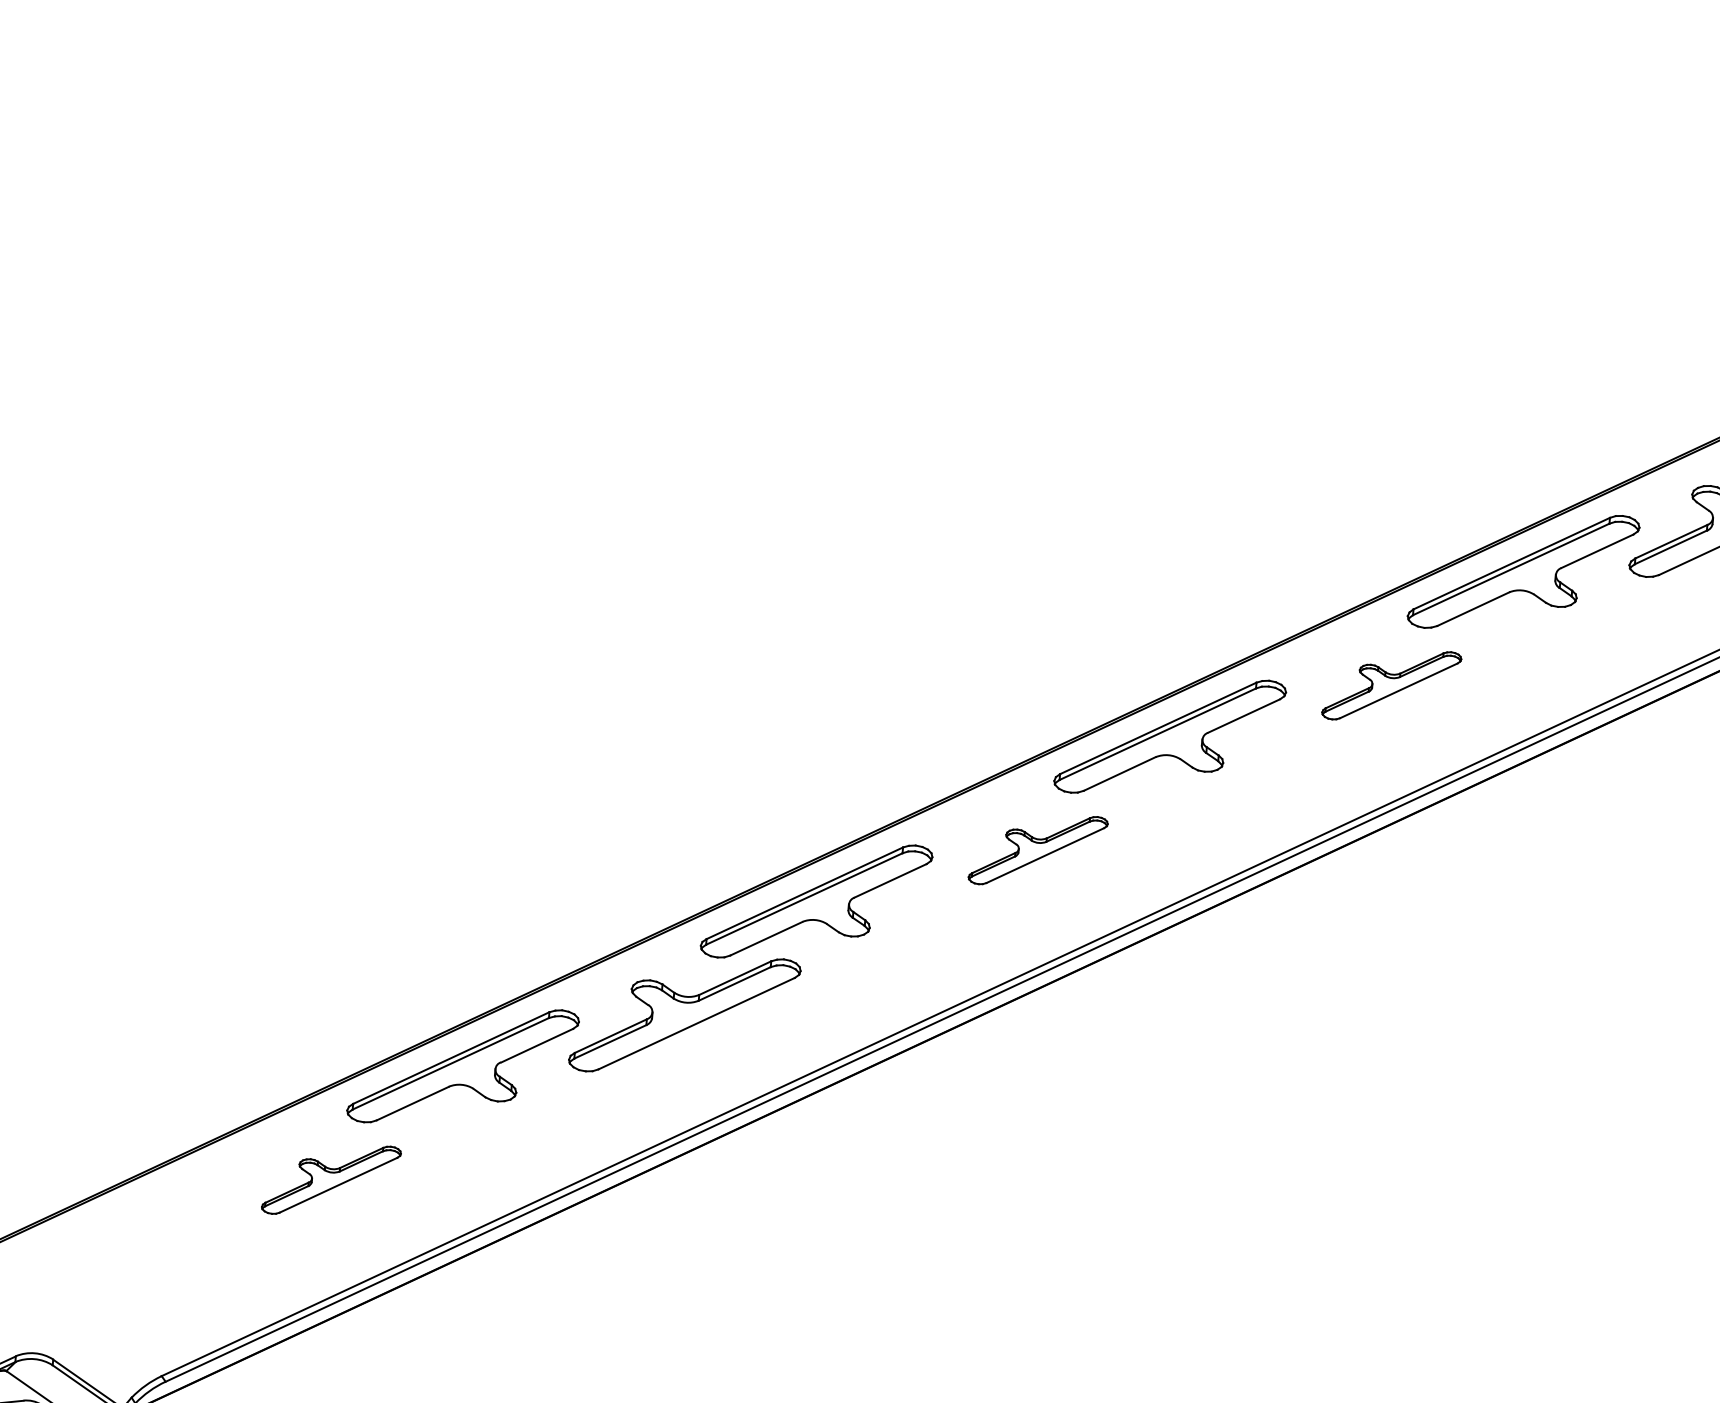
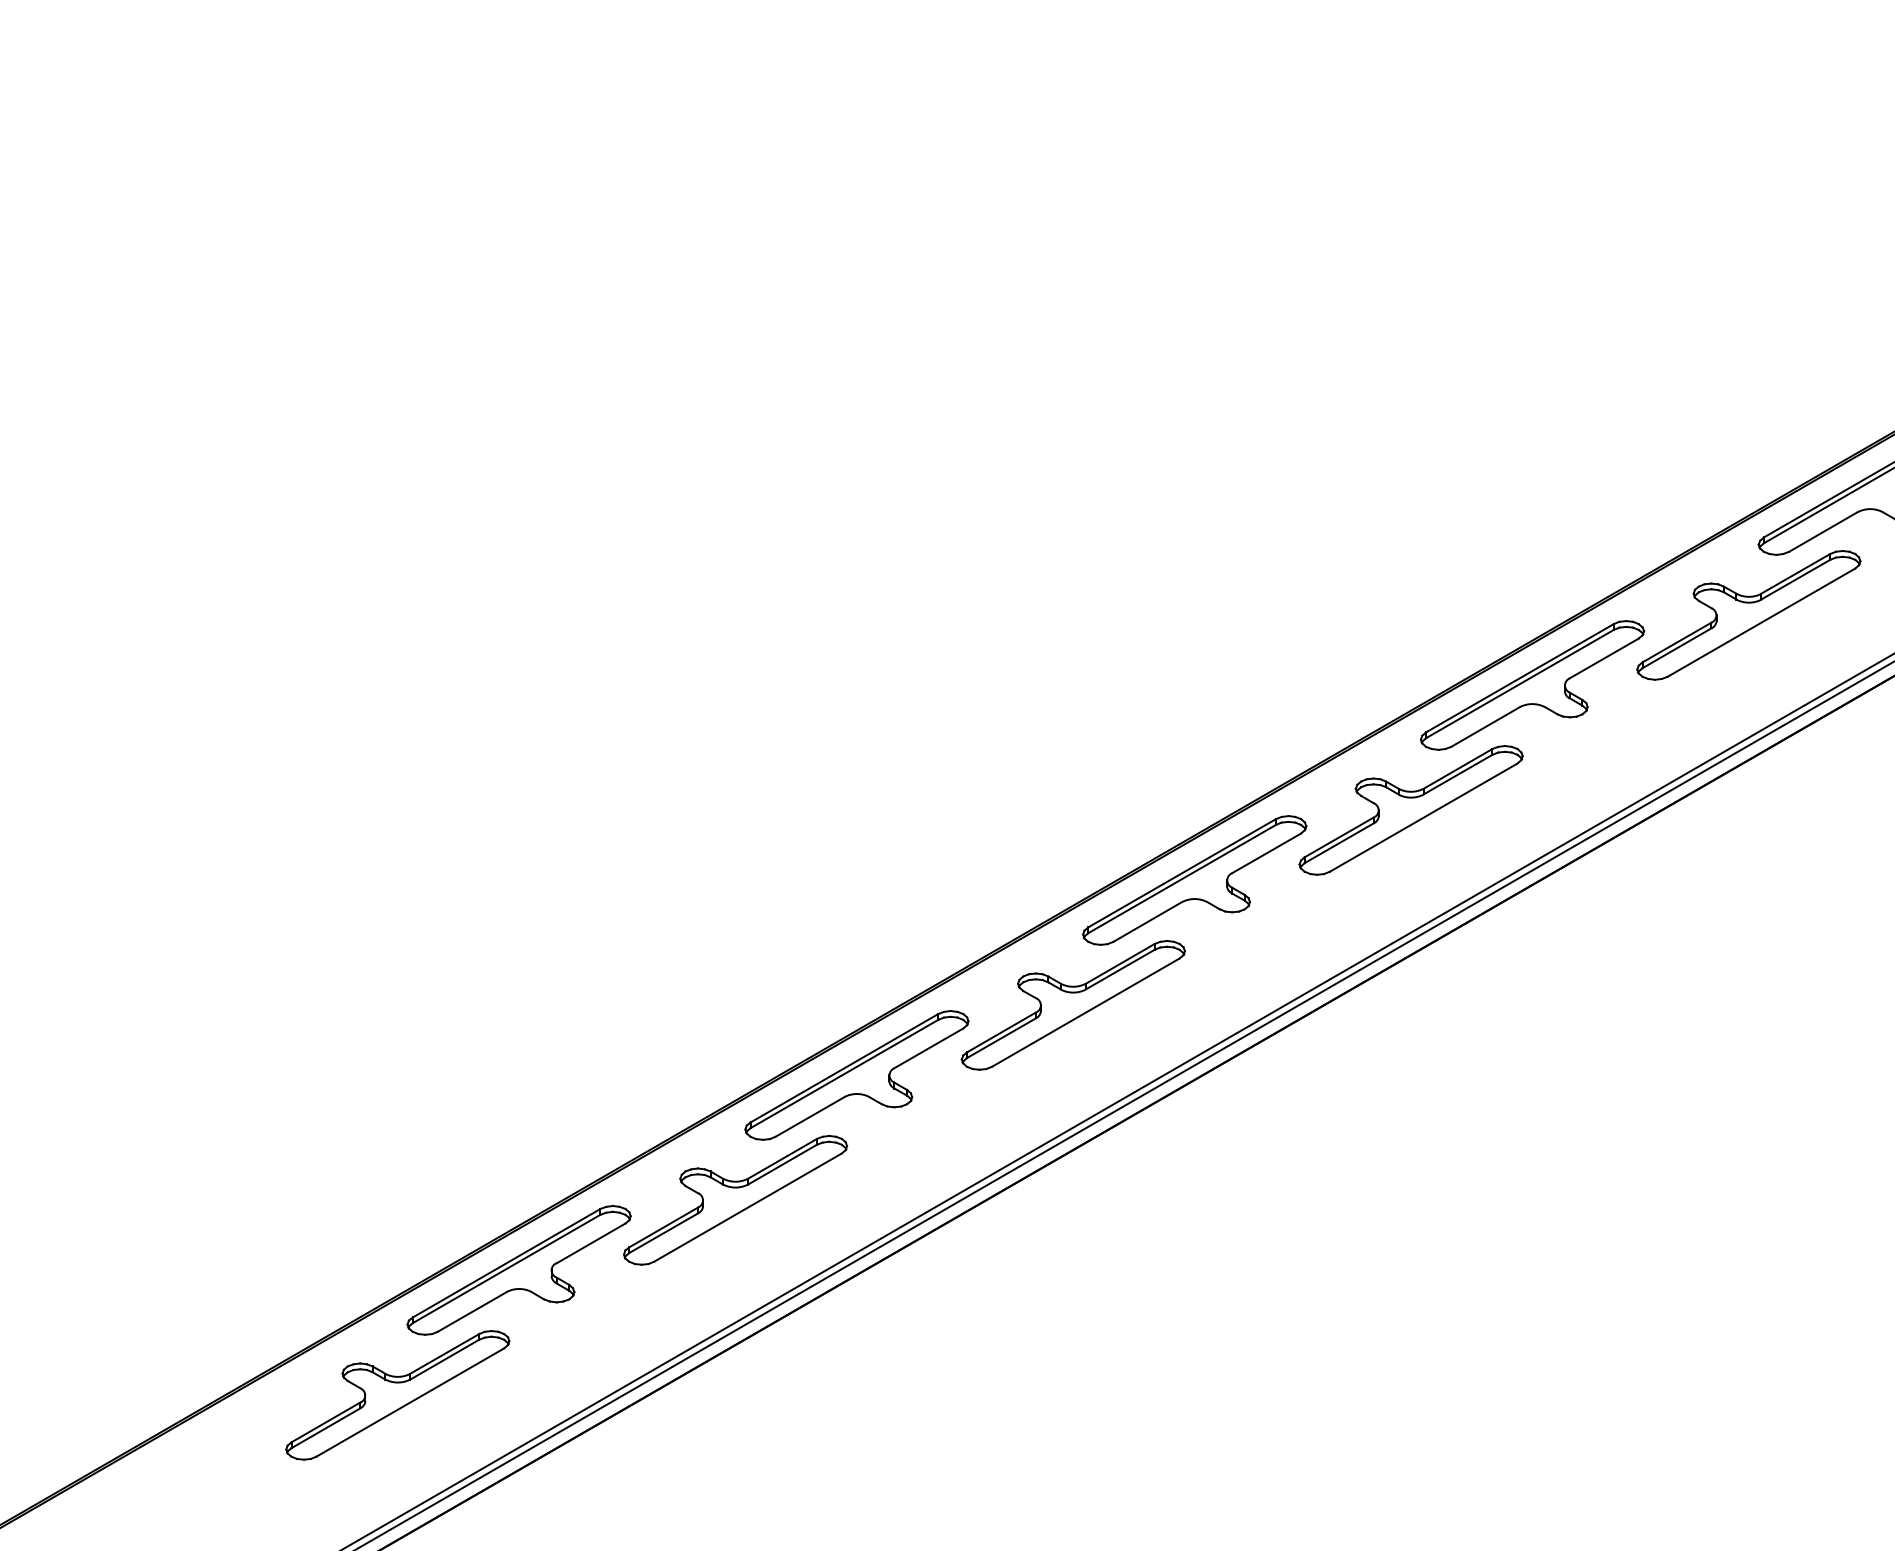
part: (1391, 685) -> (1410, 810), size x1.67
part: (1037, 850) -> (1072, 1005), size x1.67
part: (331, 1180) -> (397, 1395), size x1.67

